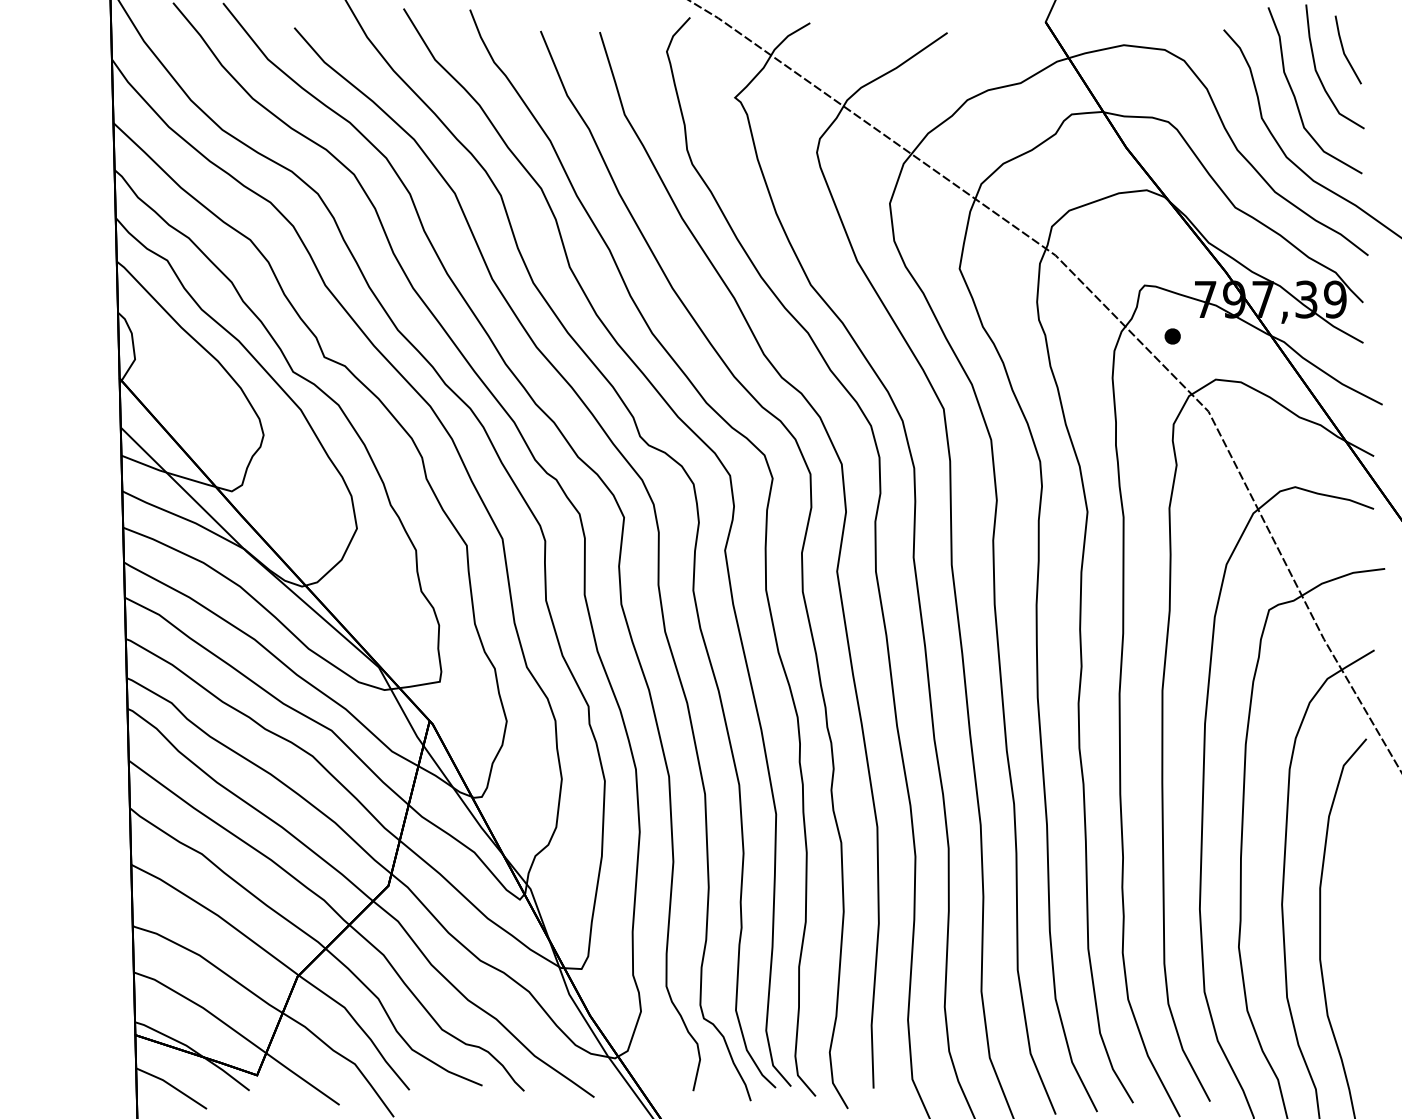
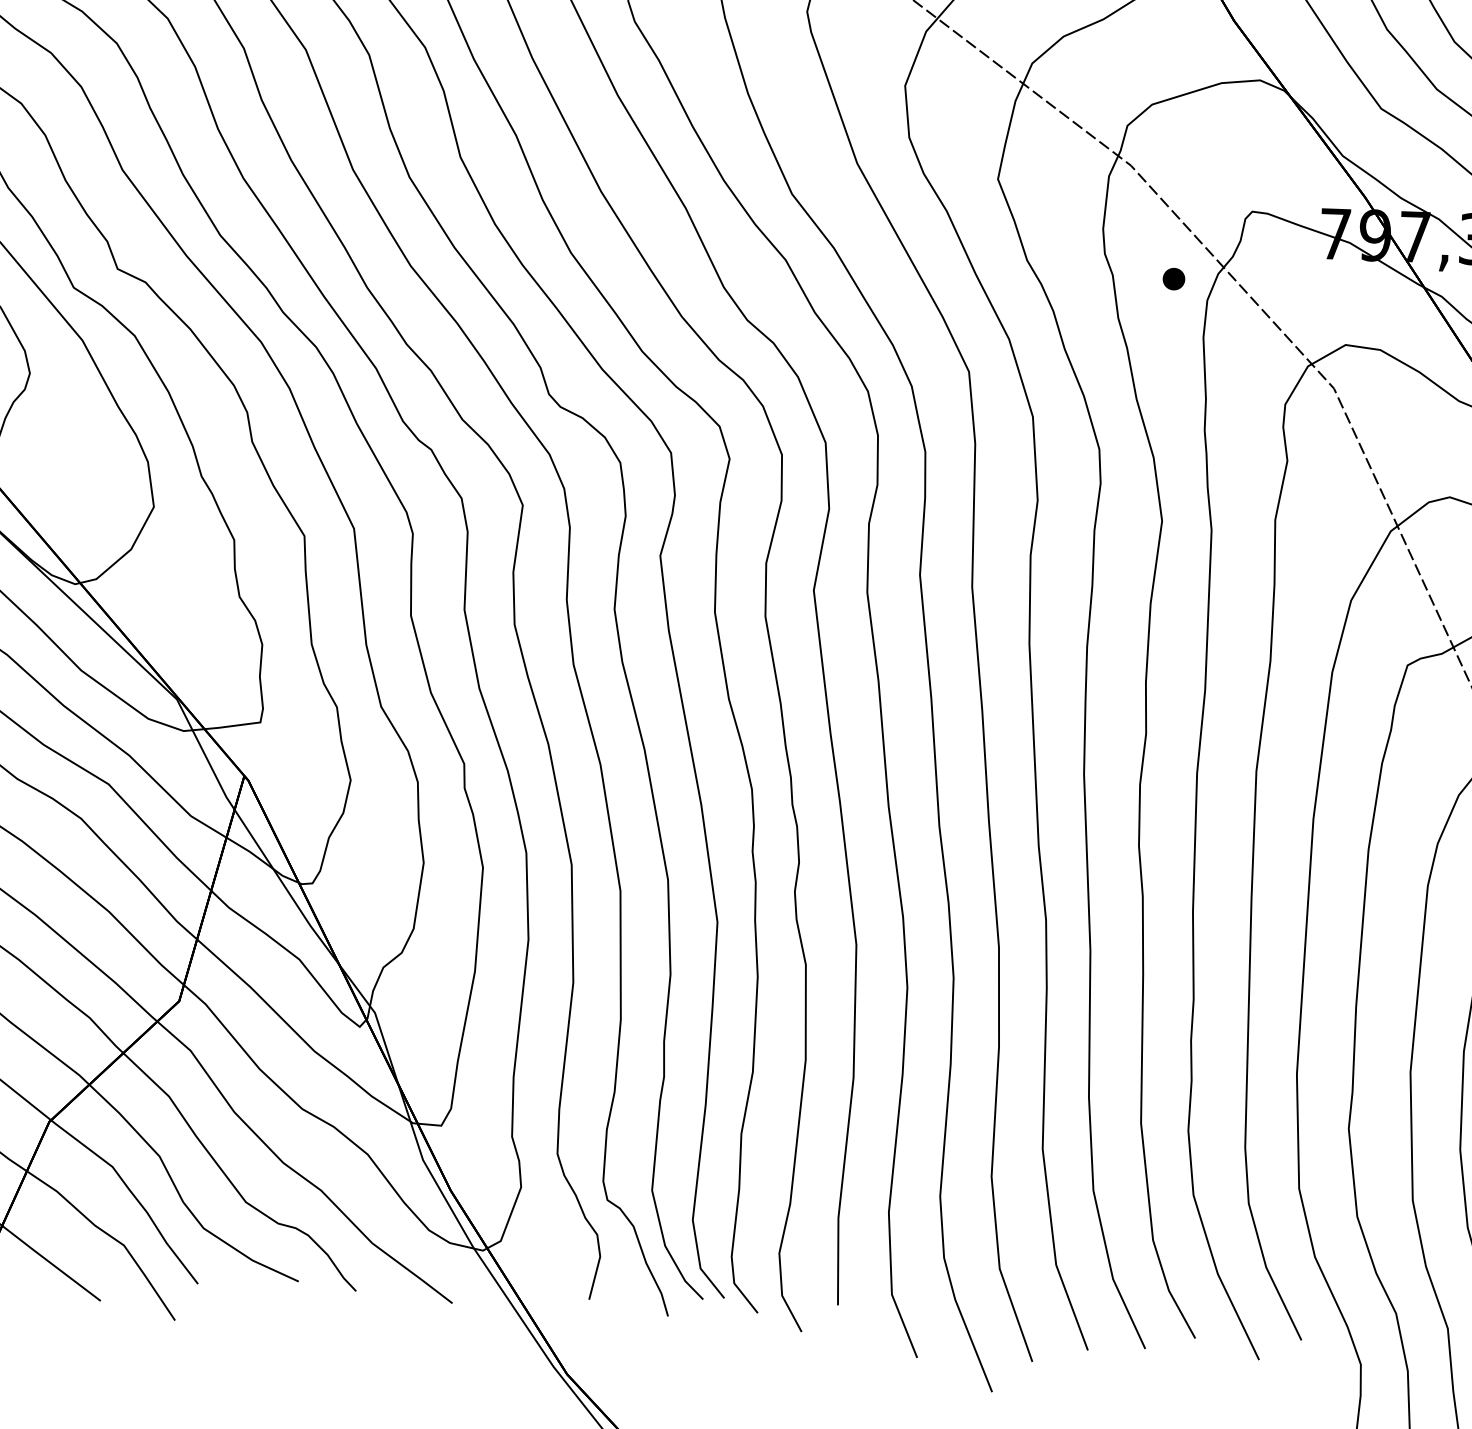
part: (1172, 336) -> (1173, 279), moved

